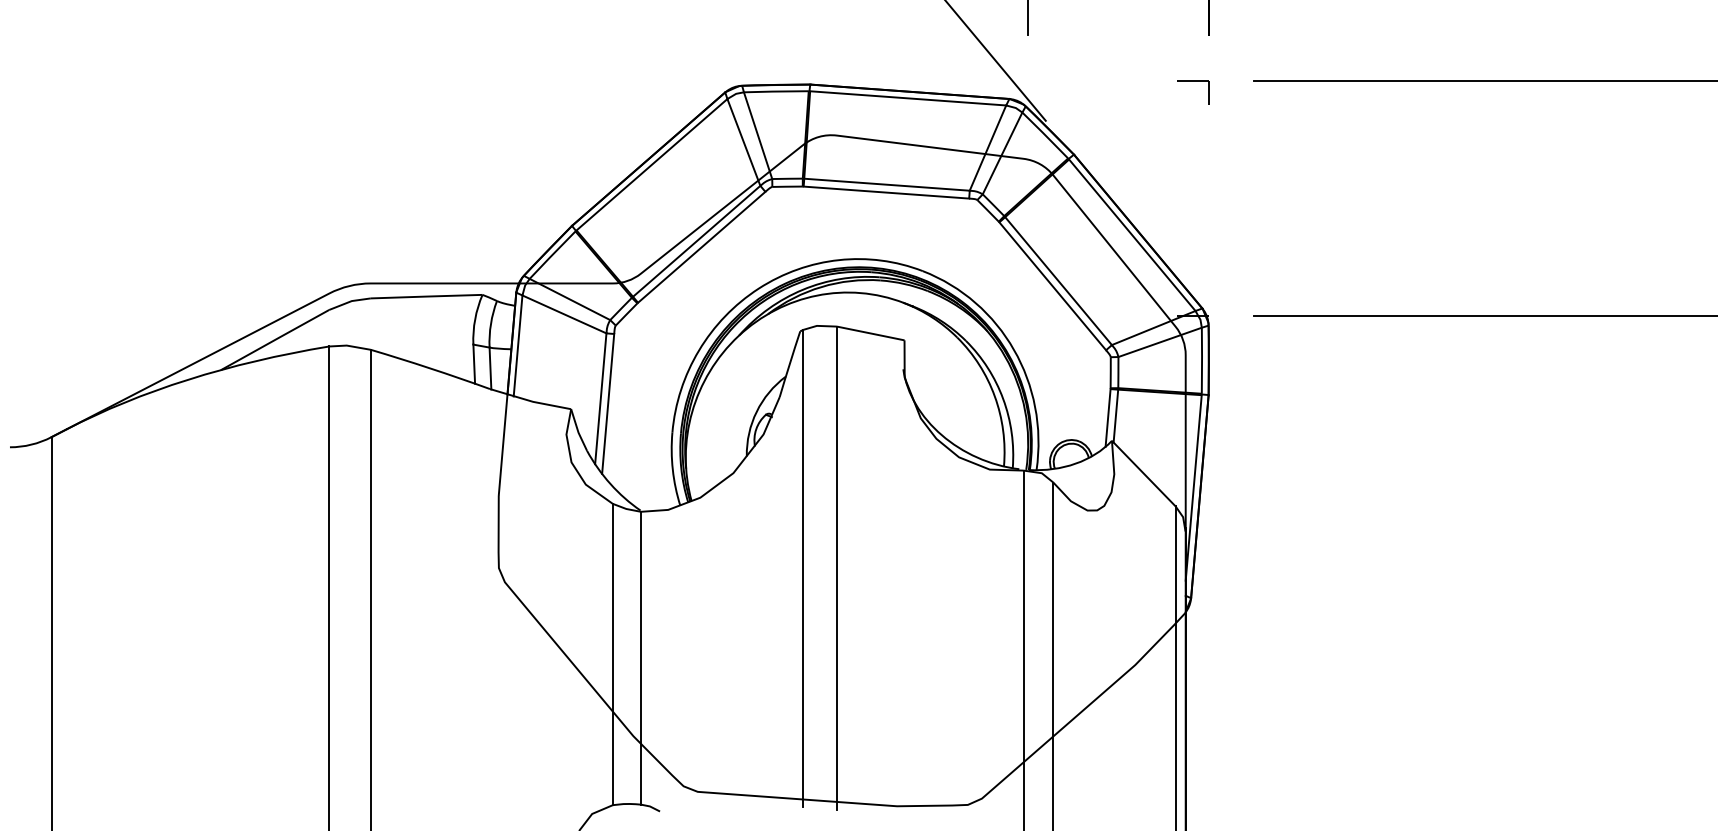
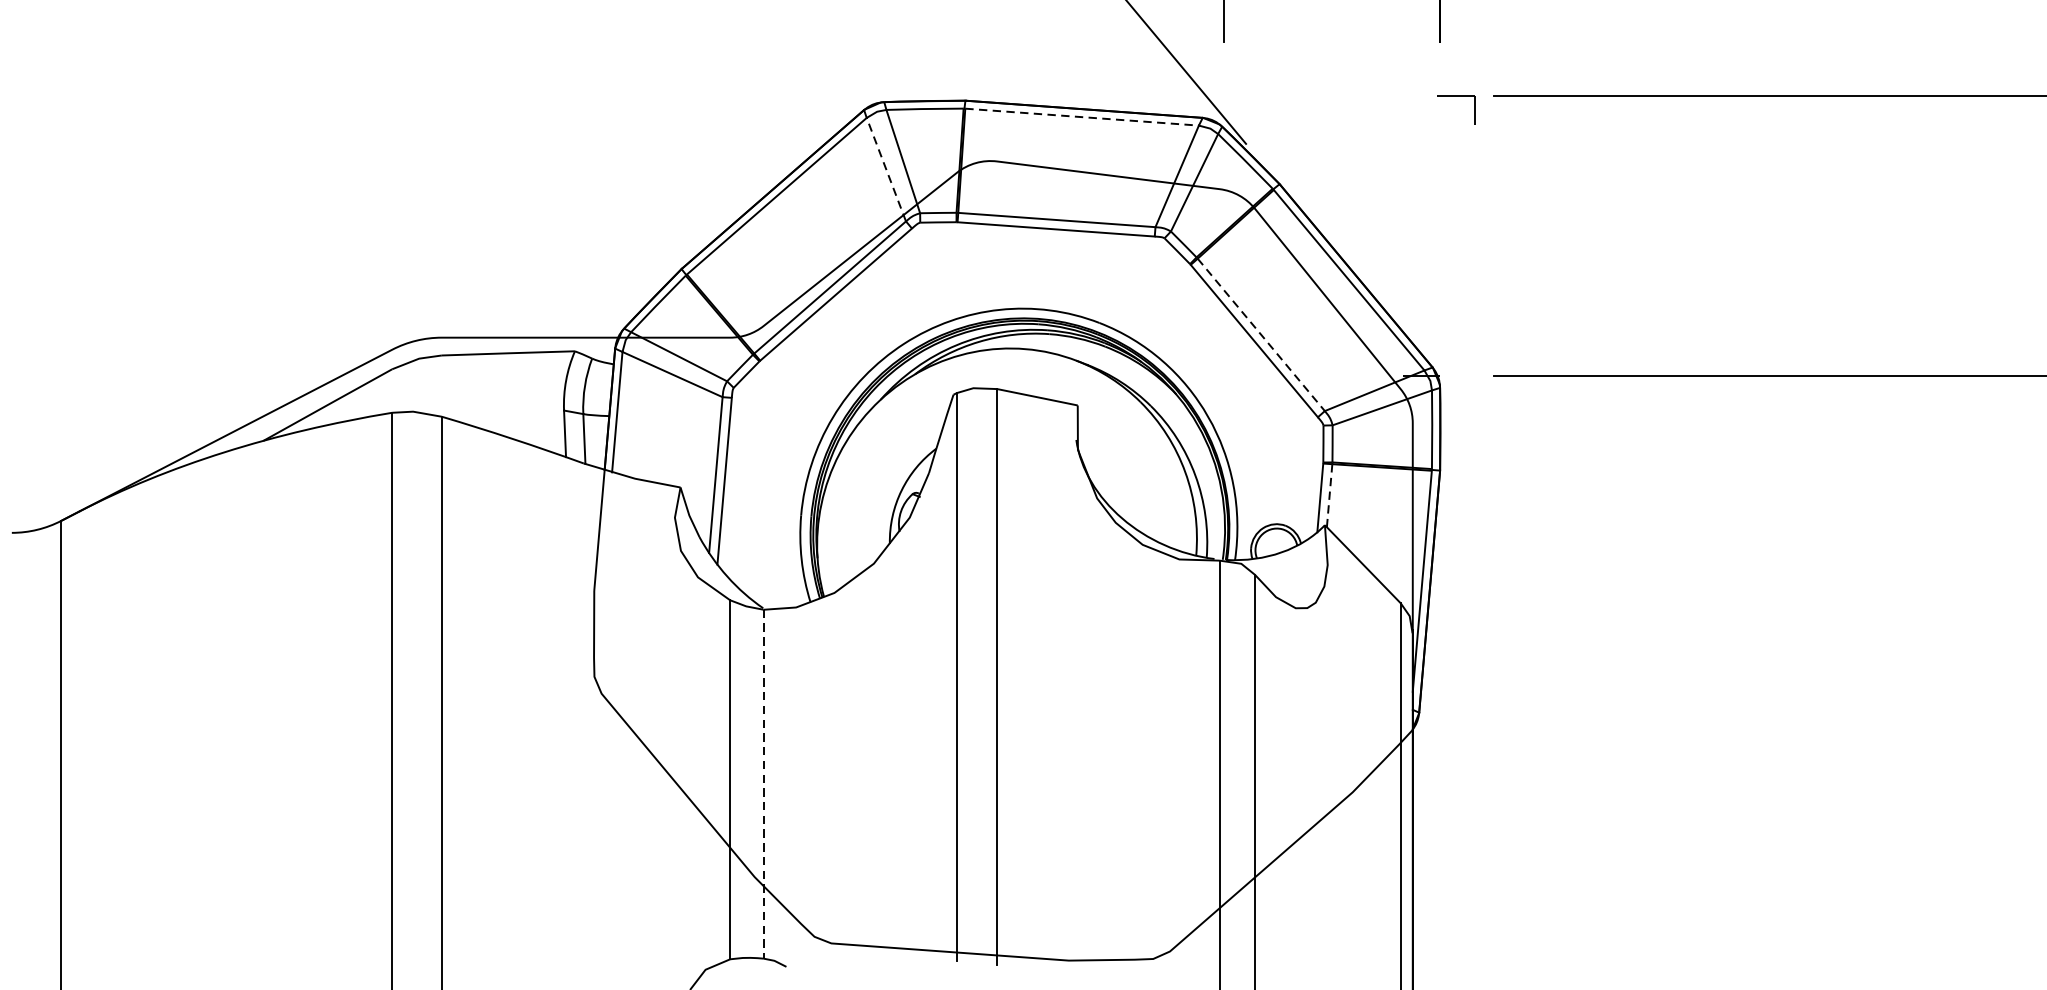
part: (1193, 81) -> (1456, 97), moved
line: (908, 98) -> (1082, 117), solid -> dashed
line: (743, 142) -> (885, 169), solid -> dashed
line: (1058, 281) -> (1261, 335), solid -> dashed
line: (1115, 416) -> (1329, 496), solid -> dashed
line: (640, 658) -> (763, 784), solid -> dashed

